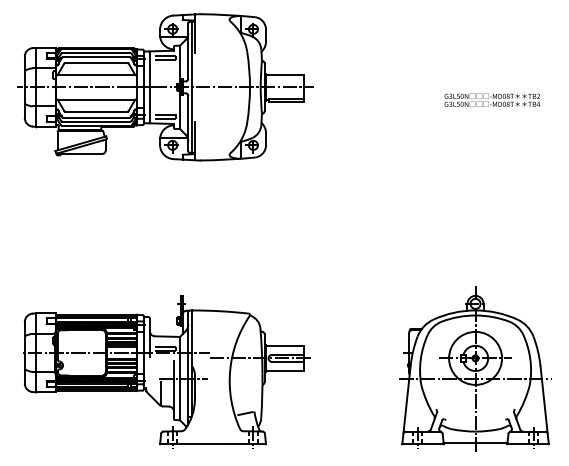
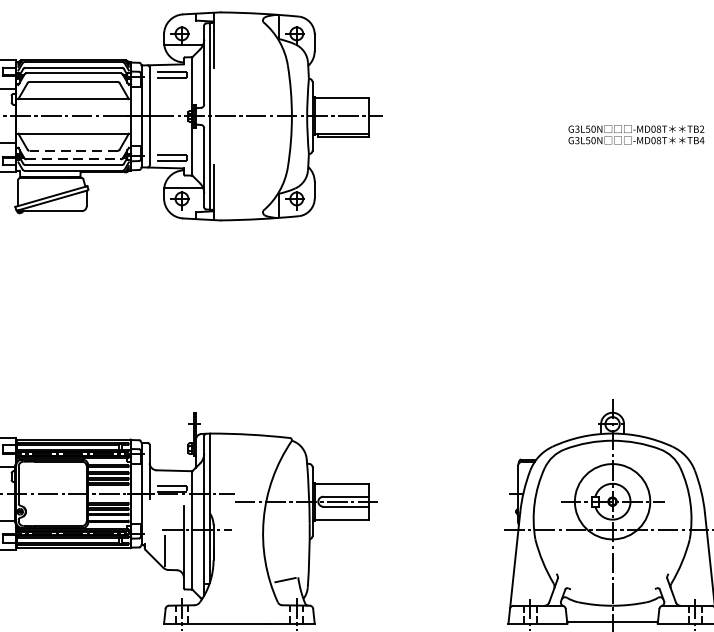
line: (96, 111) -> (73, 150), solid -> dashed
line: (96, 117) -> (73, 159), solid -> dashed

